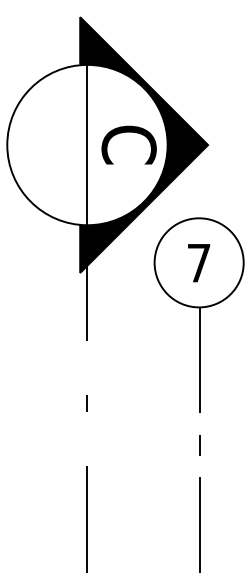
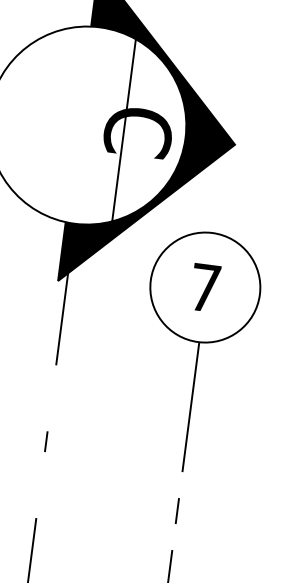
line: (87, 144) -> (124, 129), moved

